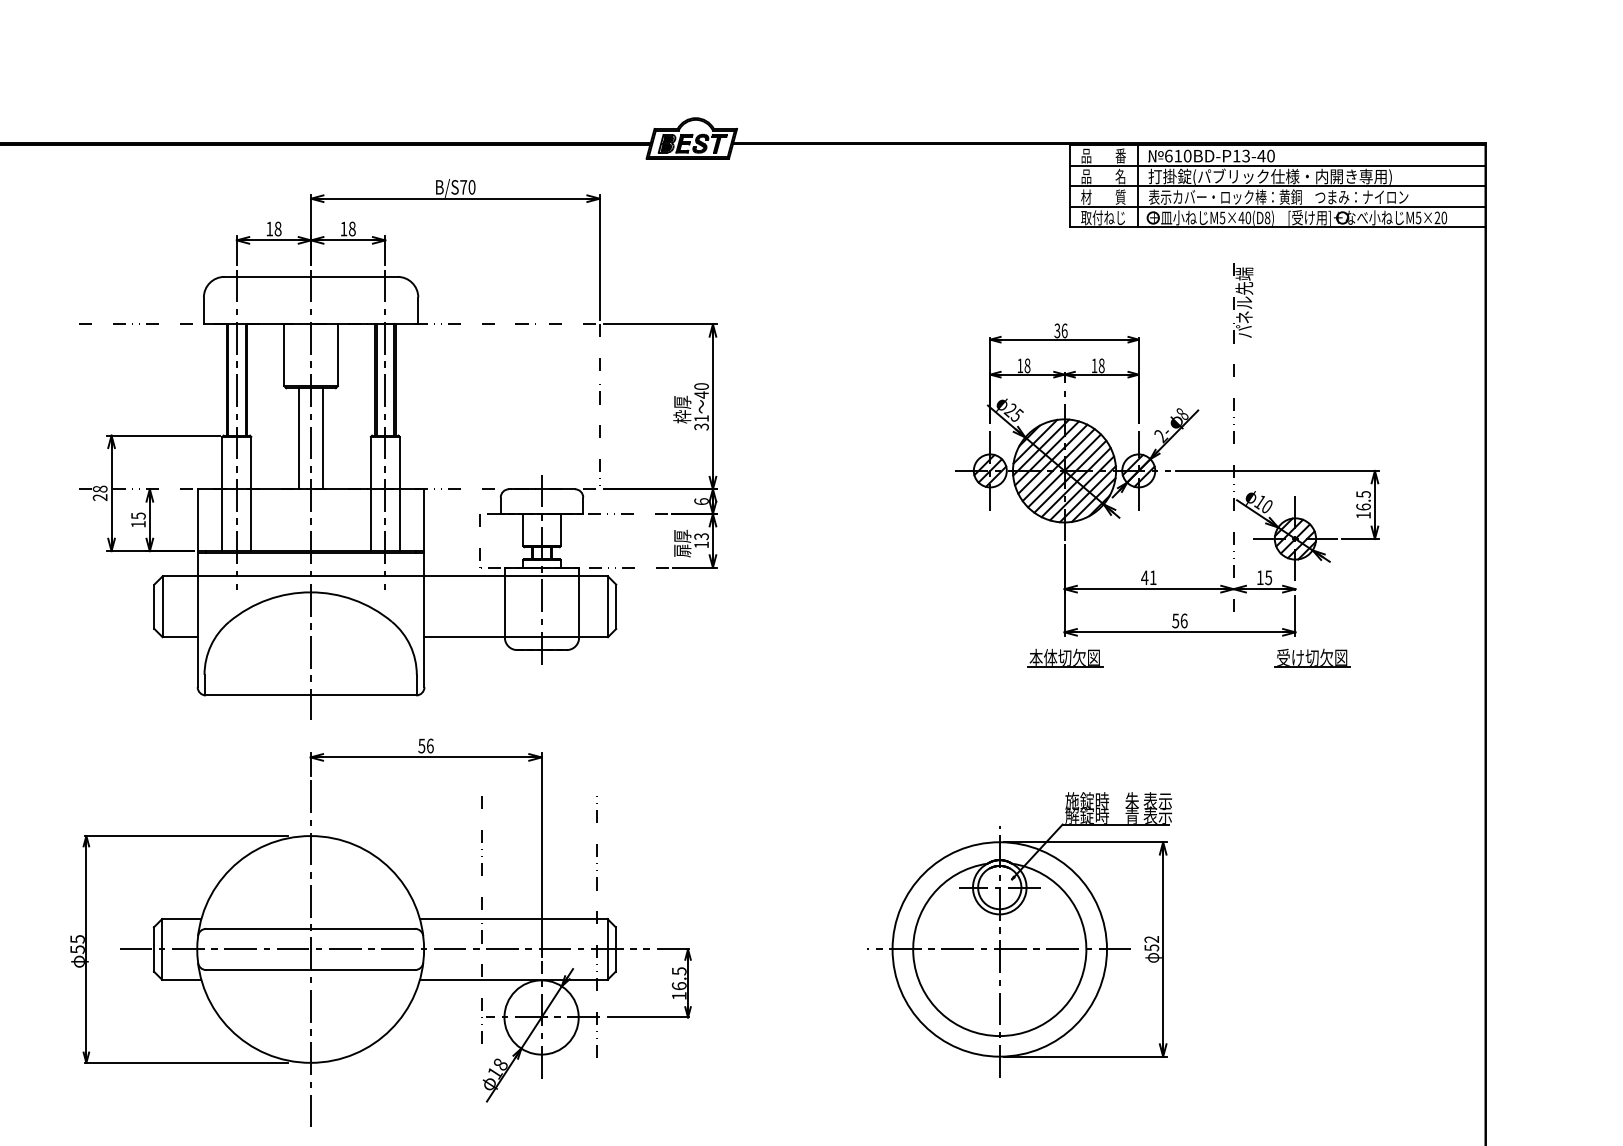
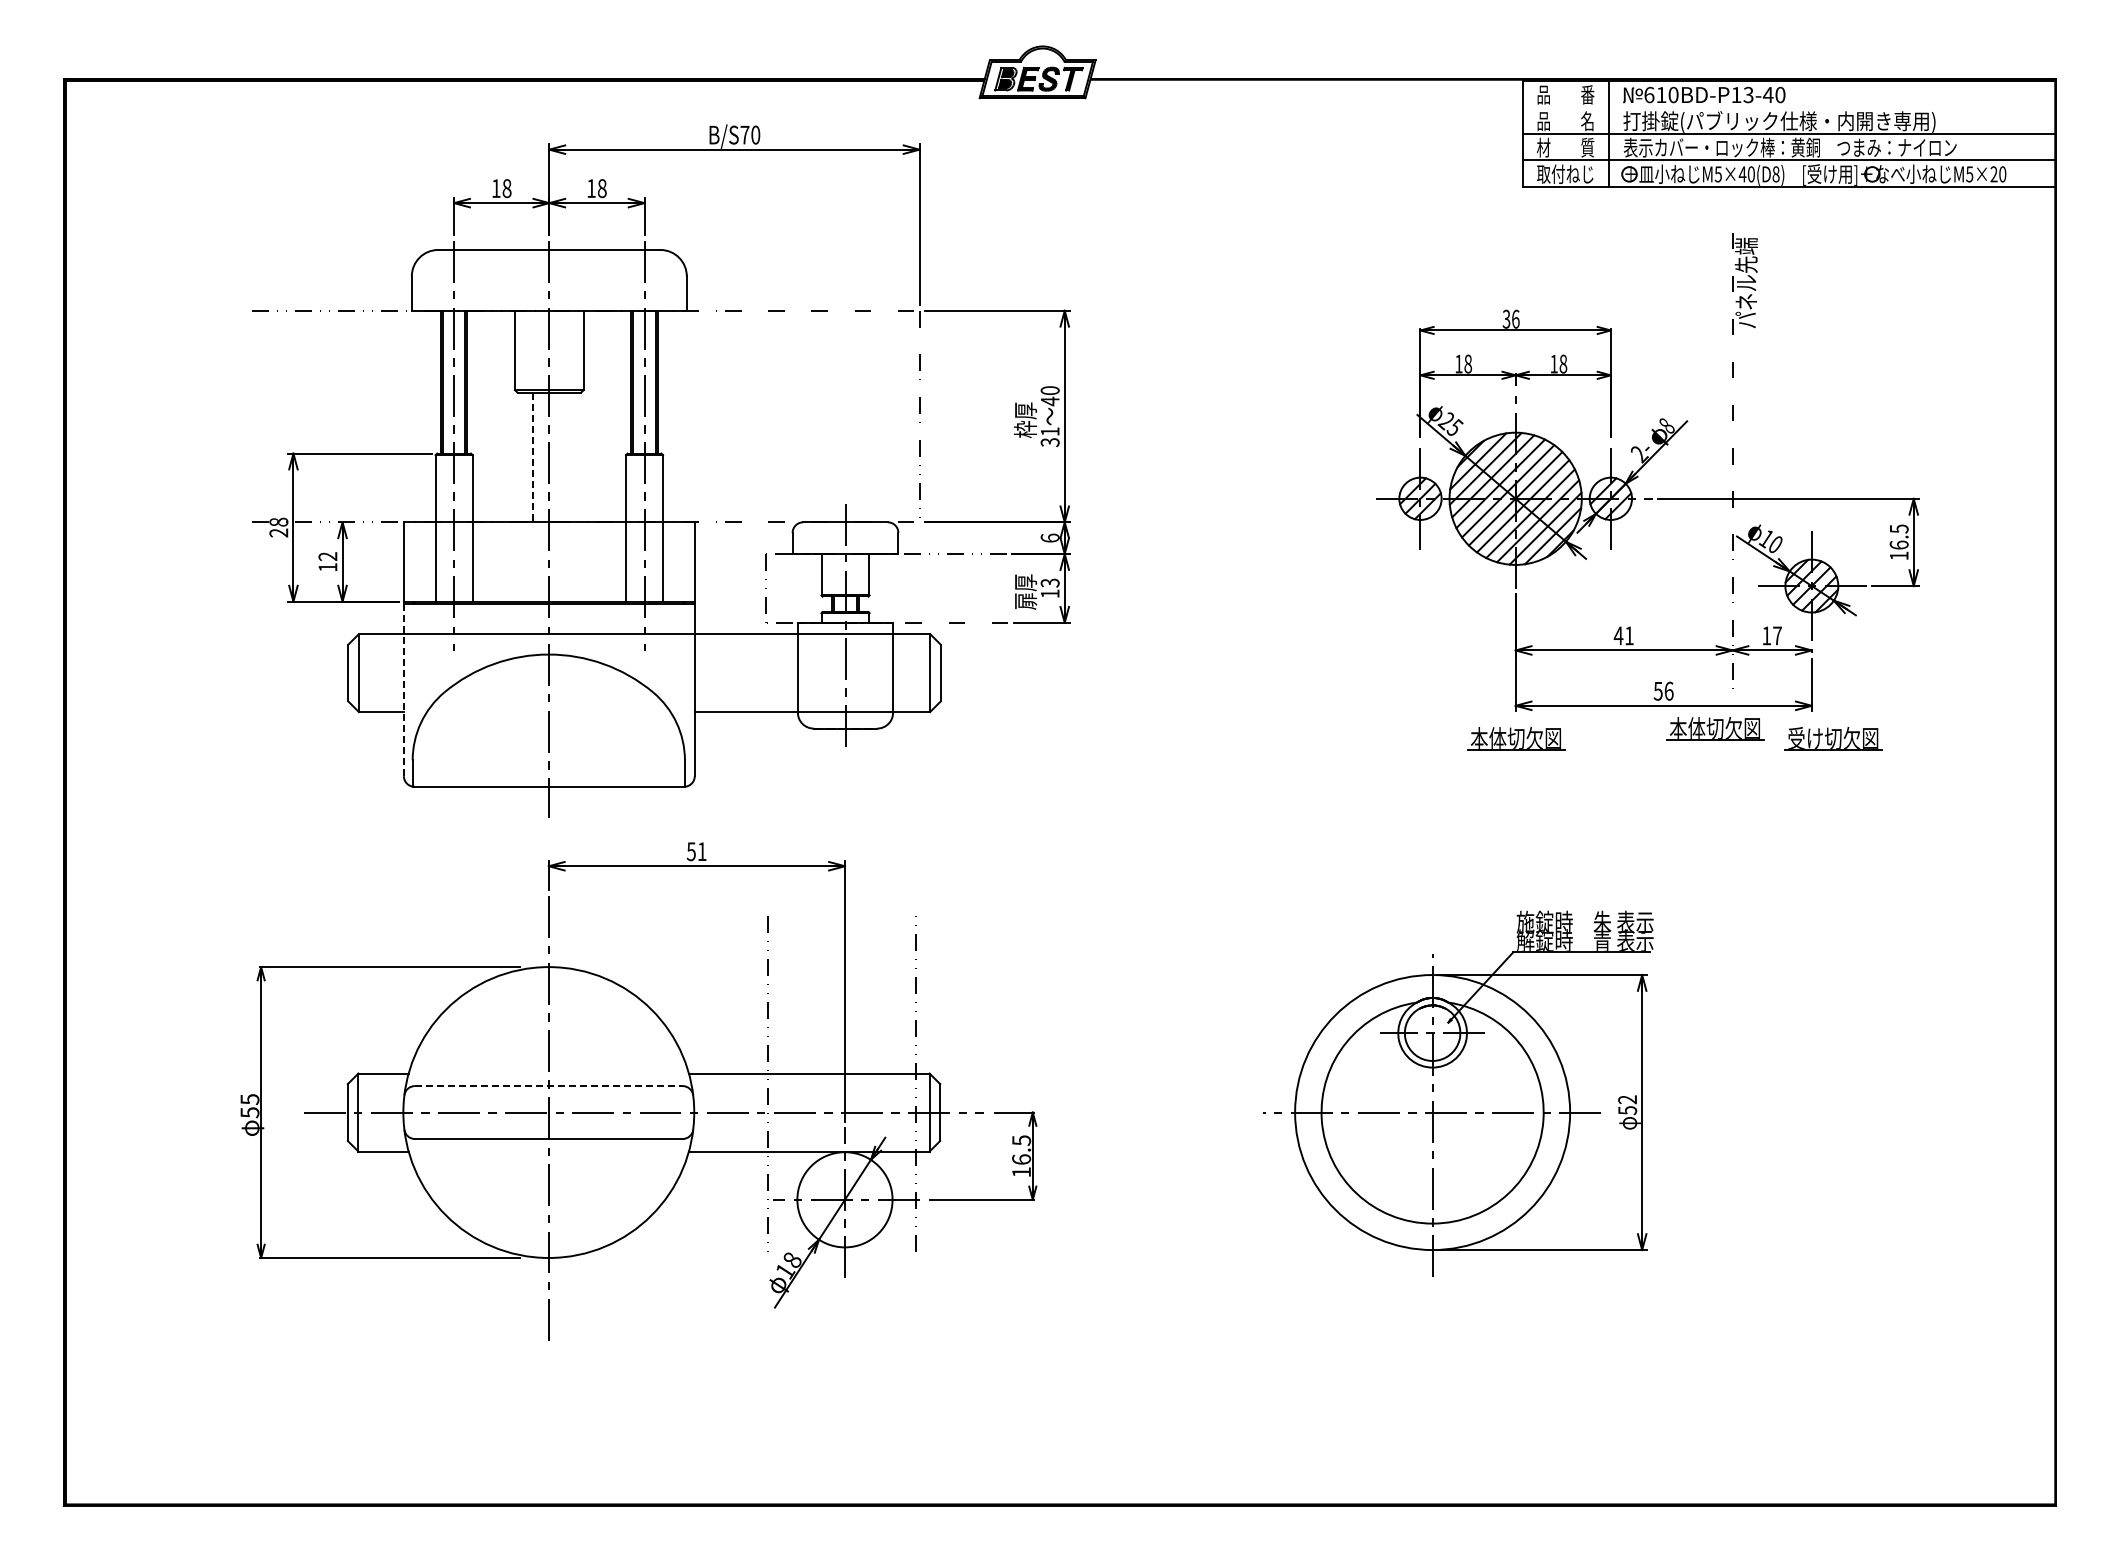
line: (1277, 165) -> (1788, 107), removed
line: (298, 438) -> (533, 457), solid -> dashed
line: (323, 438) -> (565, 457), removed
text: (138, 515) -> (327, 556), 15 -> 12
text: (1268, 577) -> (1777, 635), 15 -> 17
line: (197, 620) -> (403, 690), solid -> dashed
part: (1220, 650) -> (1715, 728), added
text: (430, 745) -> (702, 851), 56 -> 51
line: (310, 929) -> (548, 1086), solid -> dashed

